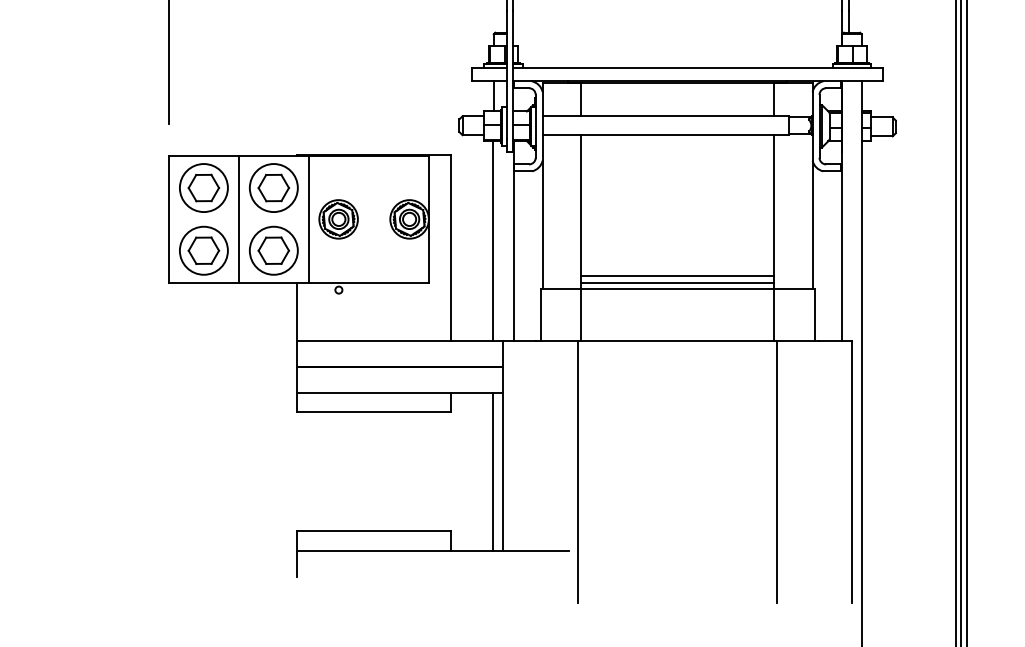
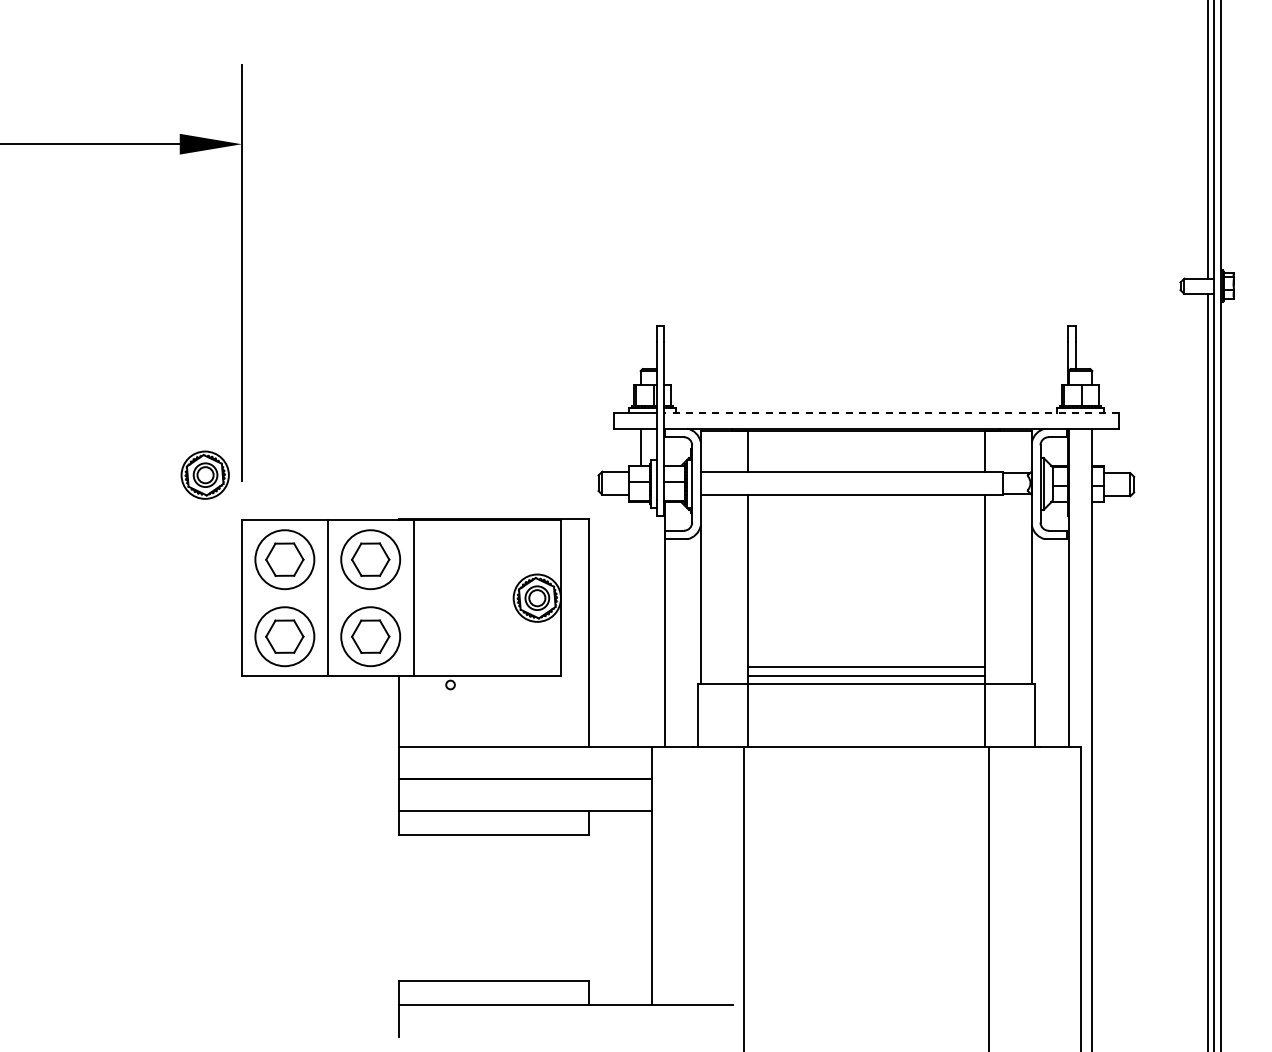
line: (698, 68) -> (891, 412), solid -> dashed
part: (338, 218) -> (204, 474), moved
line: (493, 240) -> (640, 624), removed
line: (493, 471) -> (640, 907), removed

